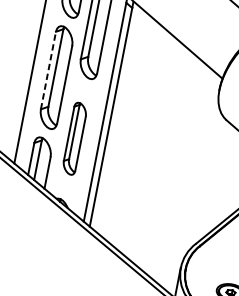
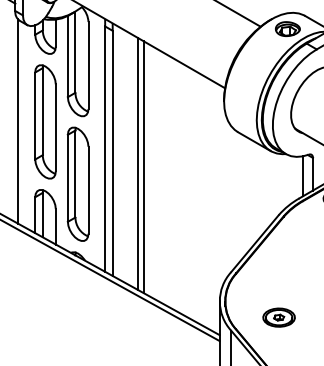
line: (48, 71) -> (35, 116), dashed -> solid
line: (132, 131) -> (138, 164), added
line: (136, 135) -> (143, 167), added
part: (74, 138) -> (77, 183), size x1.43

